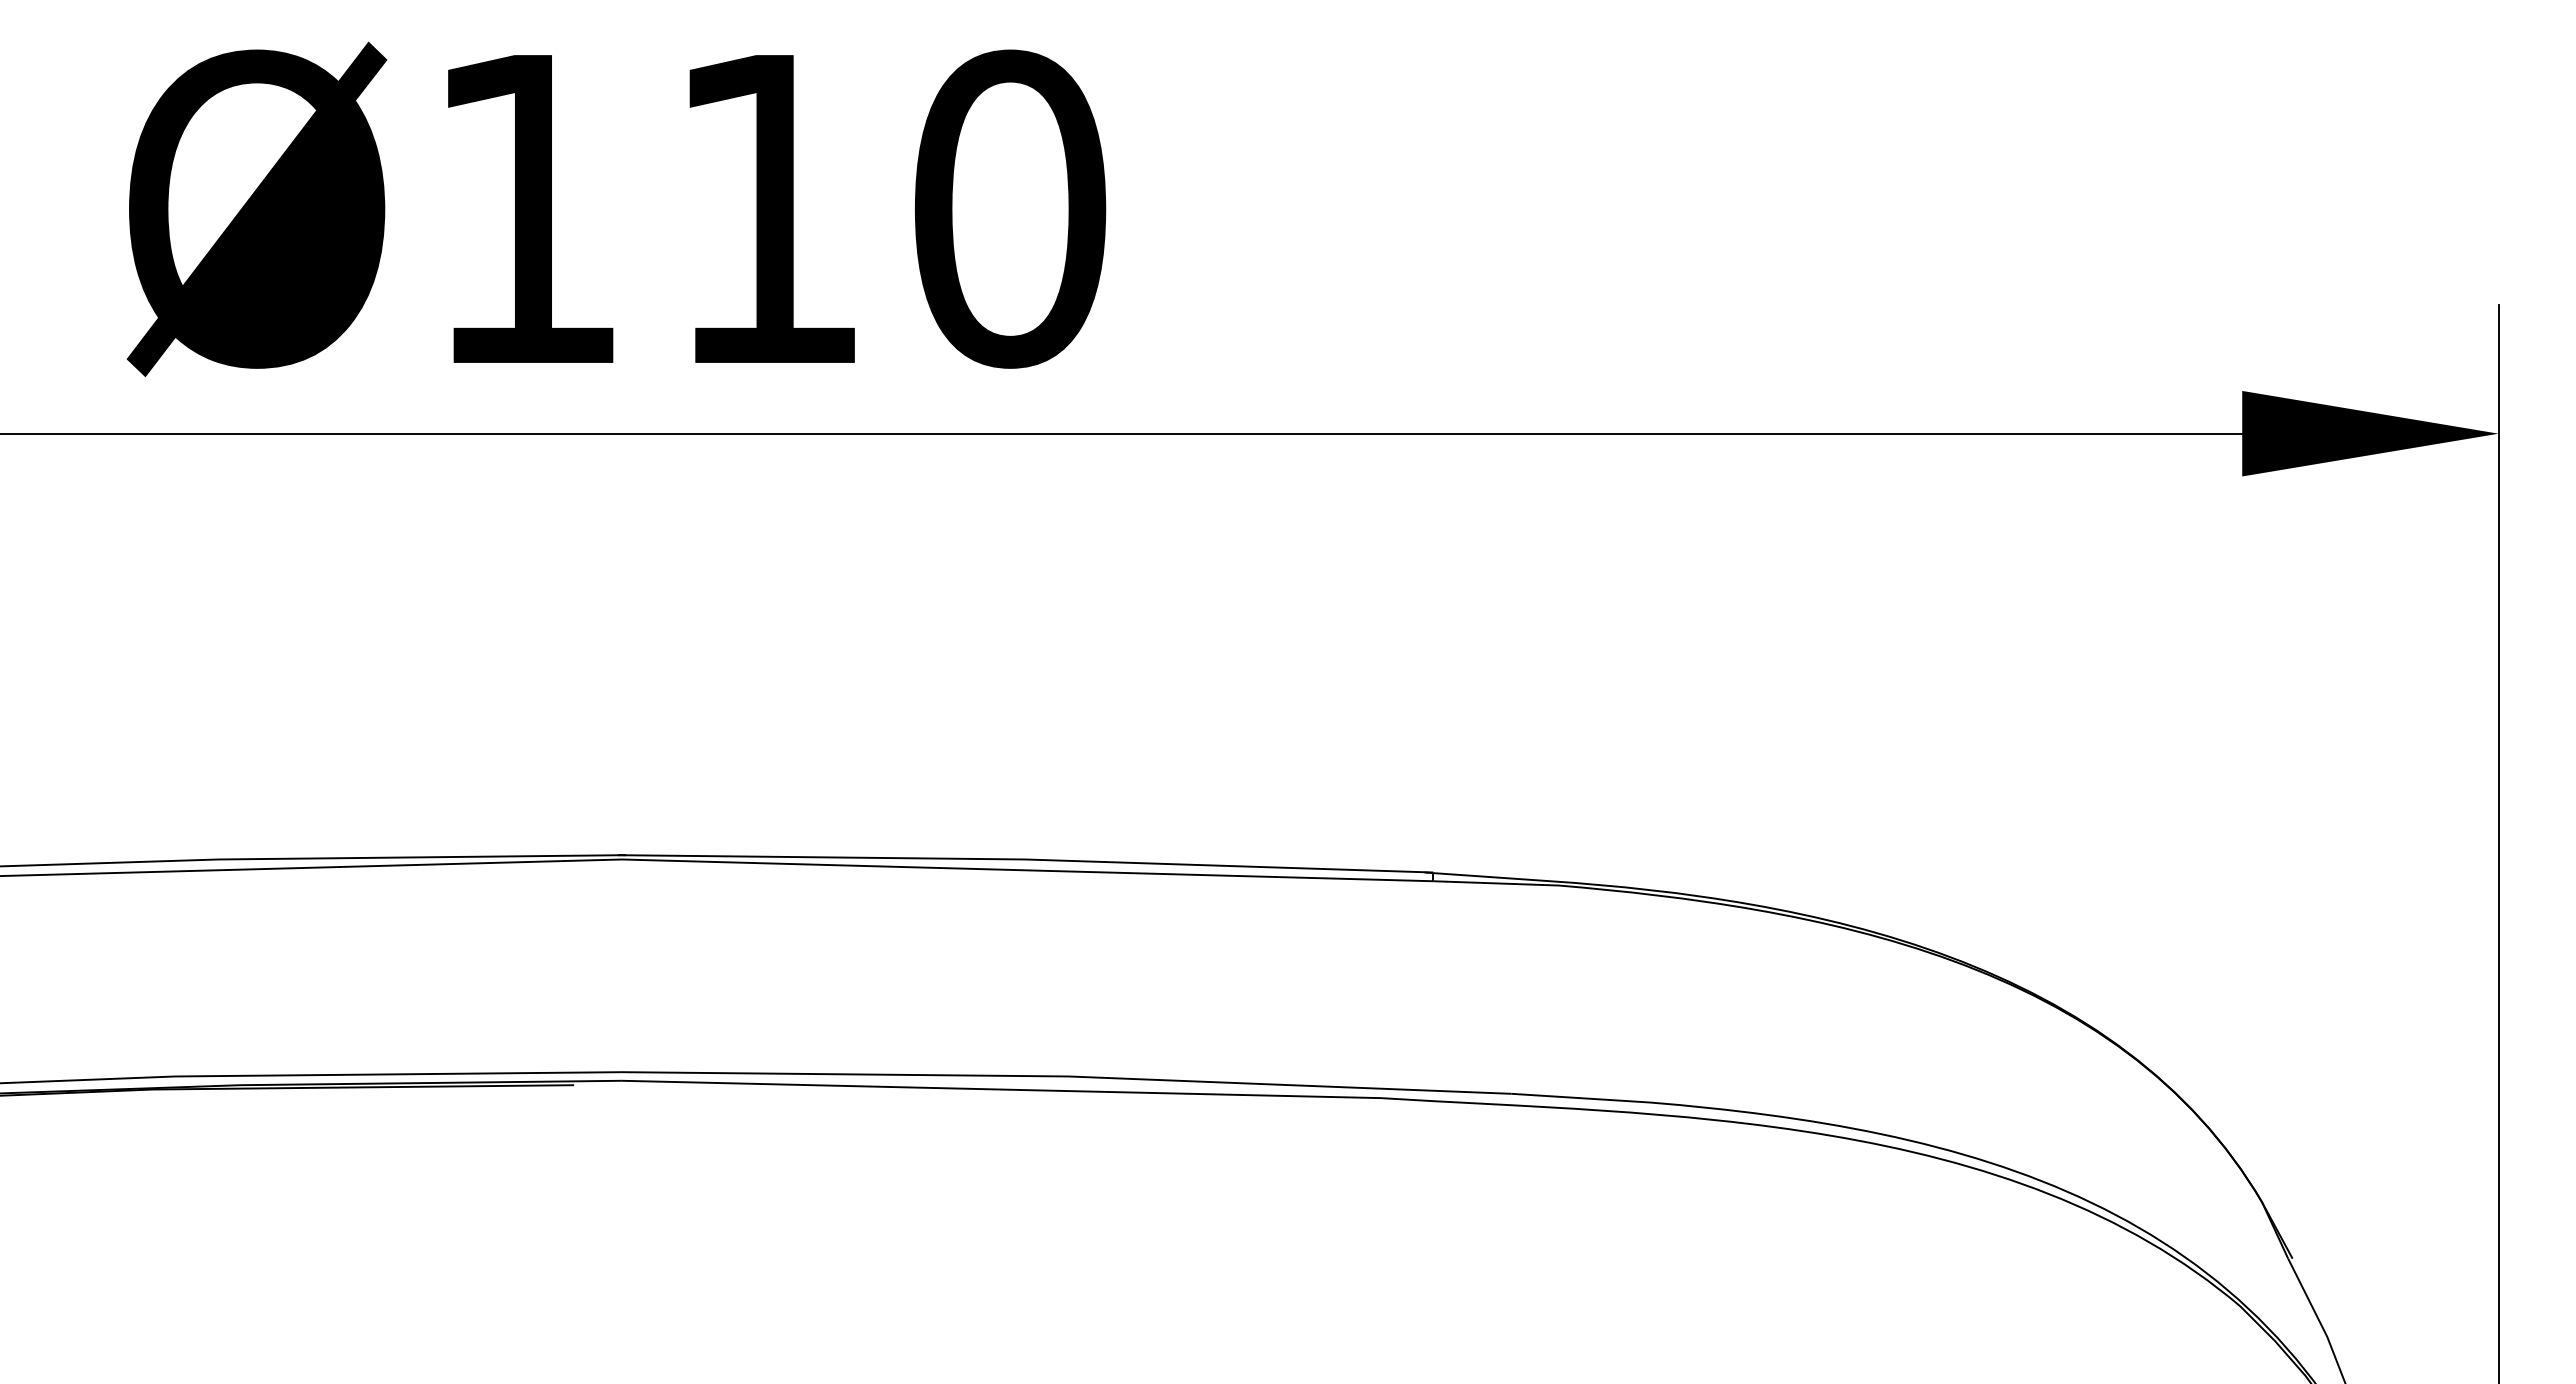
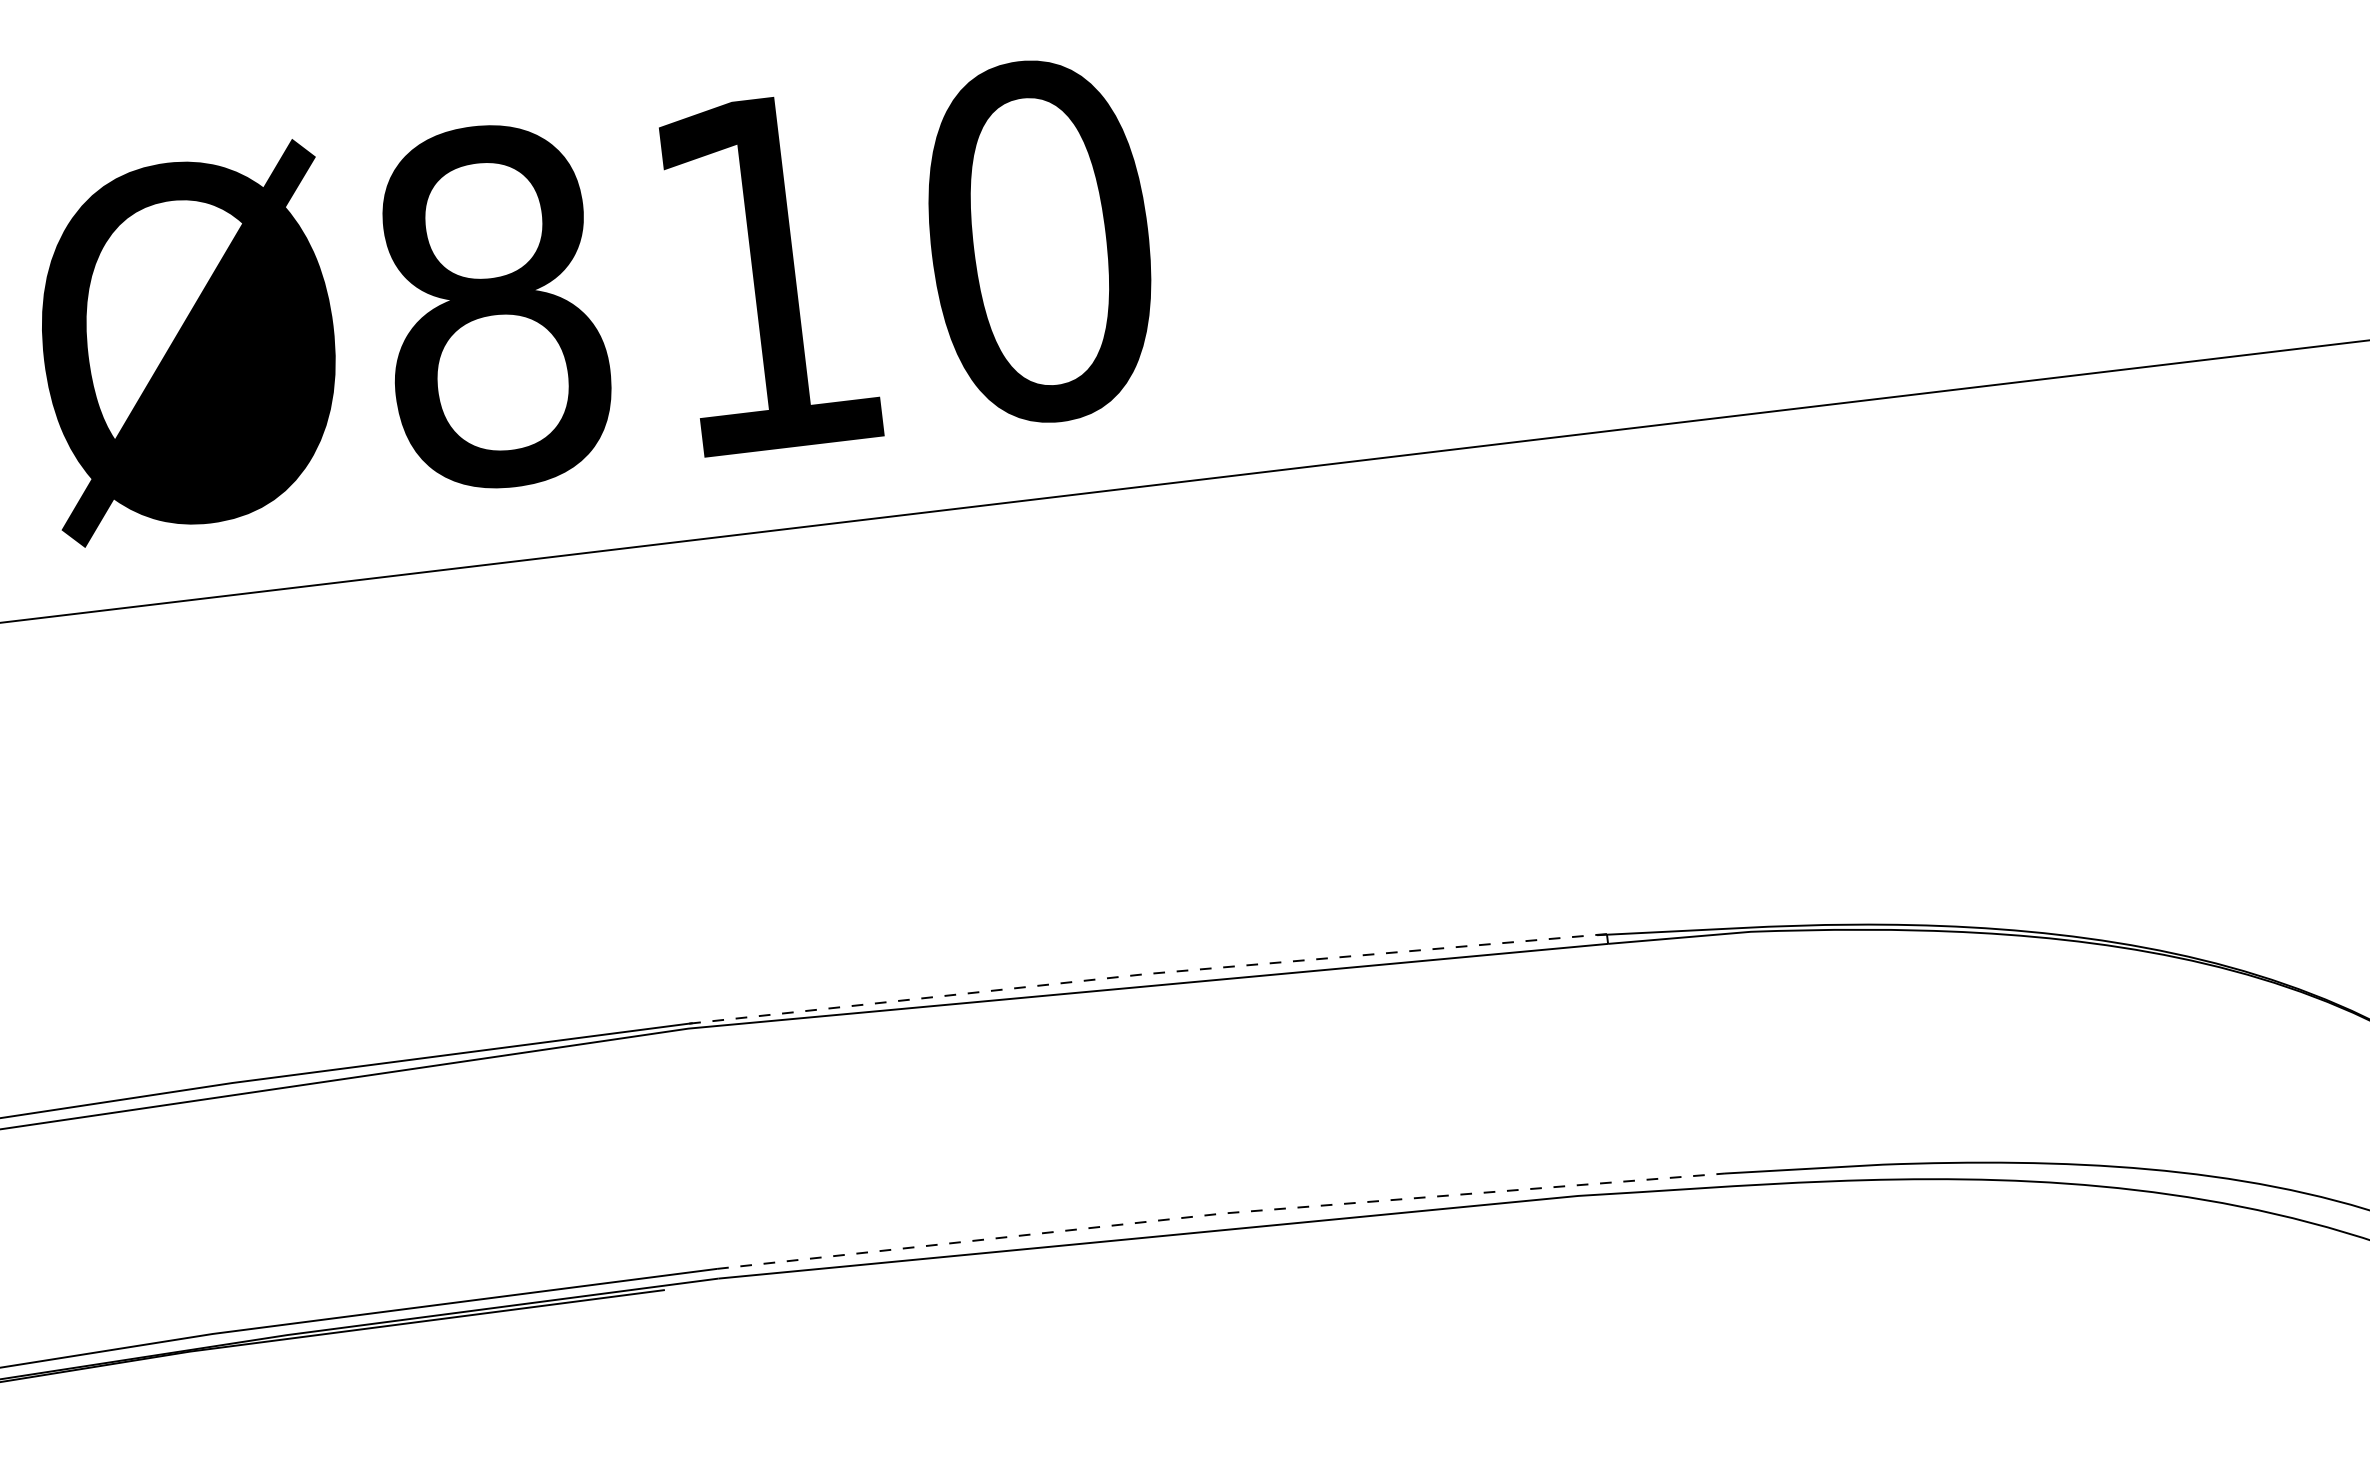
text: (527, 208) -> (494, 305), Ø110 -> Ø810
line: (1025, 859) -> (1144, 974), solid -> dashed
line: (1067, 1076) -> (1221, 1213), solid -> dashed

